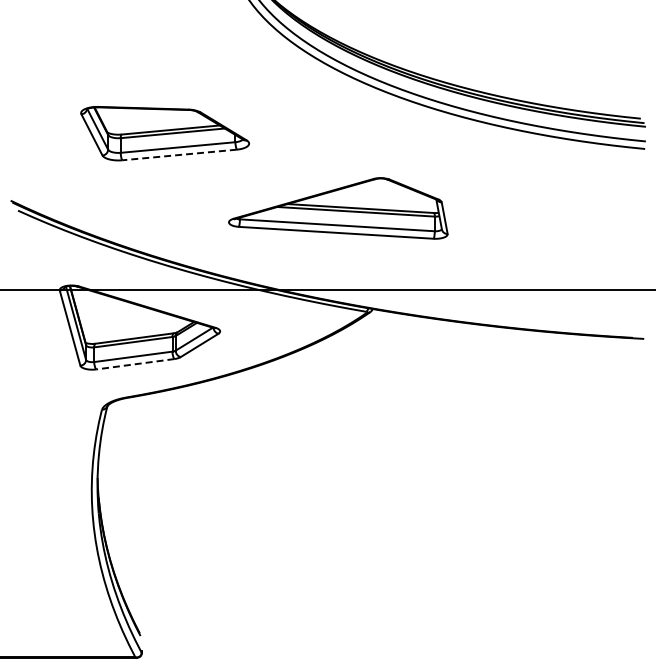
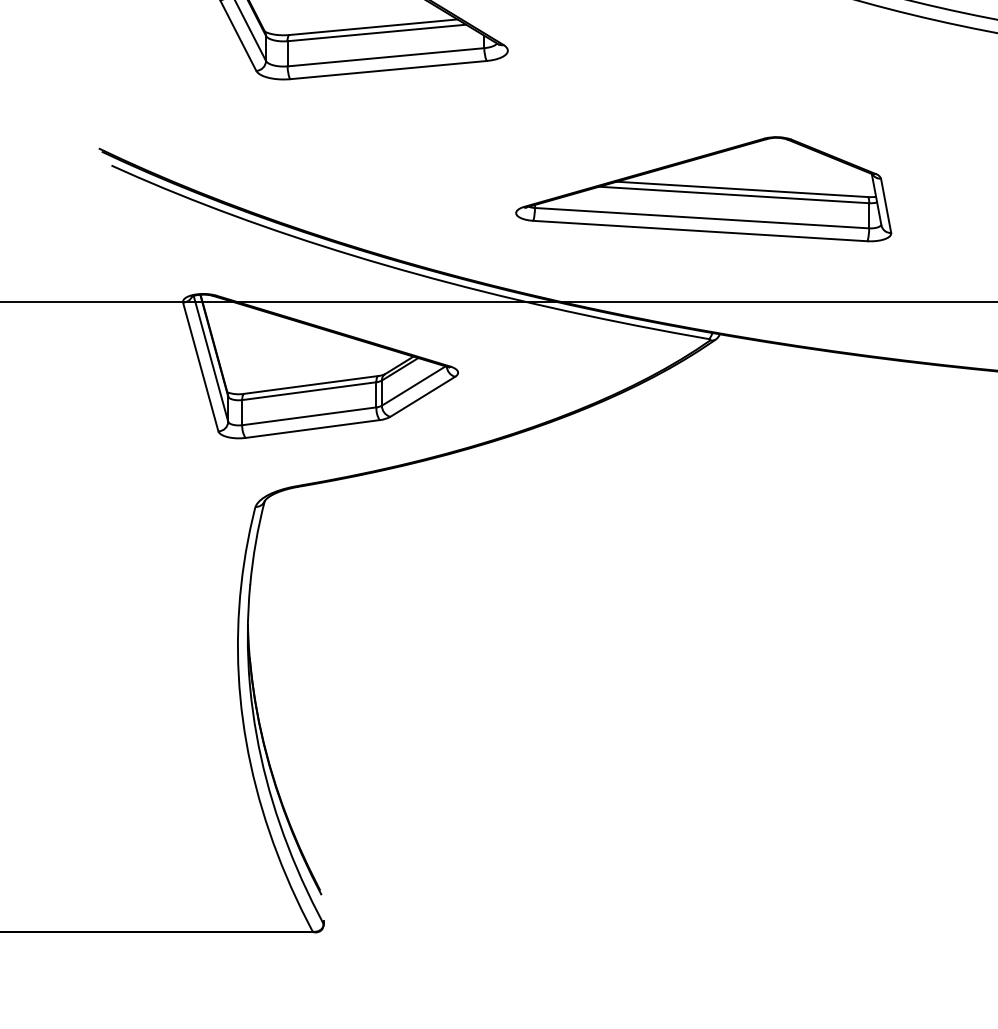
line: (179, 155) -> (388, 70), dashed -> solid
part: (338, 208) -> (704, 189), moved
line: (134, 364) -> (311, 429), dashed -> solid

